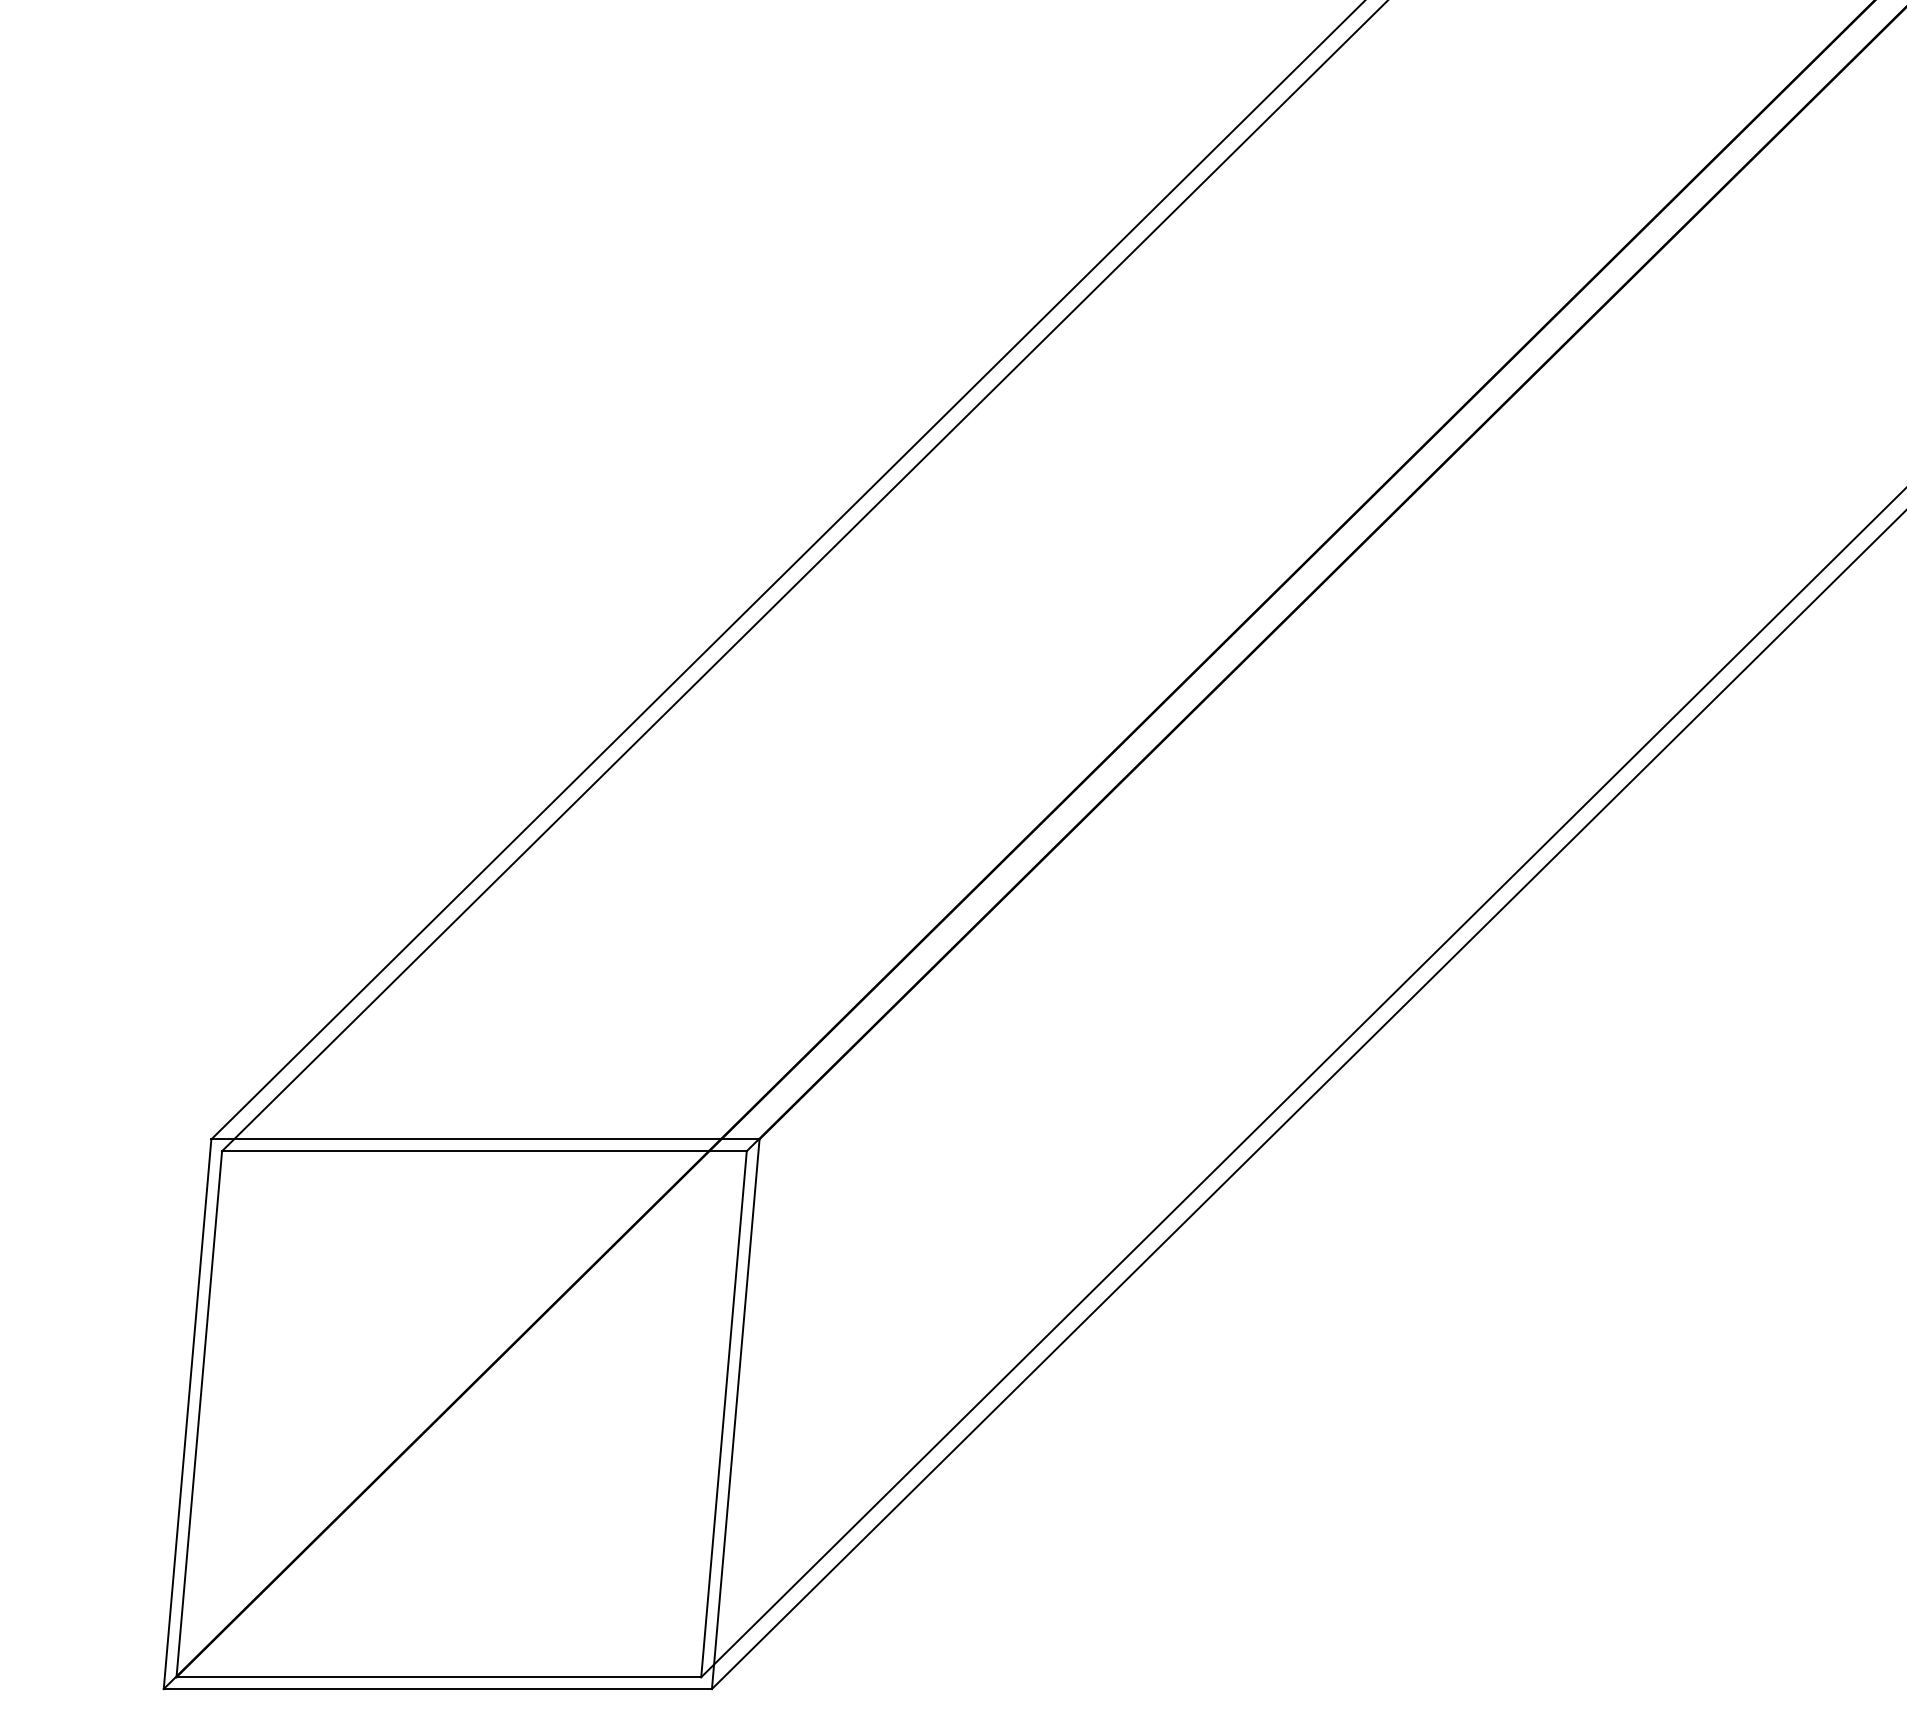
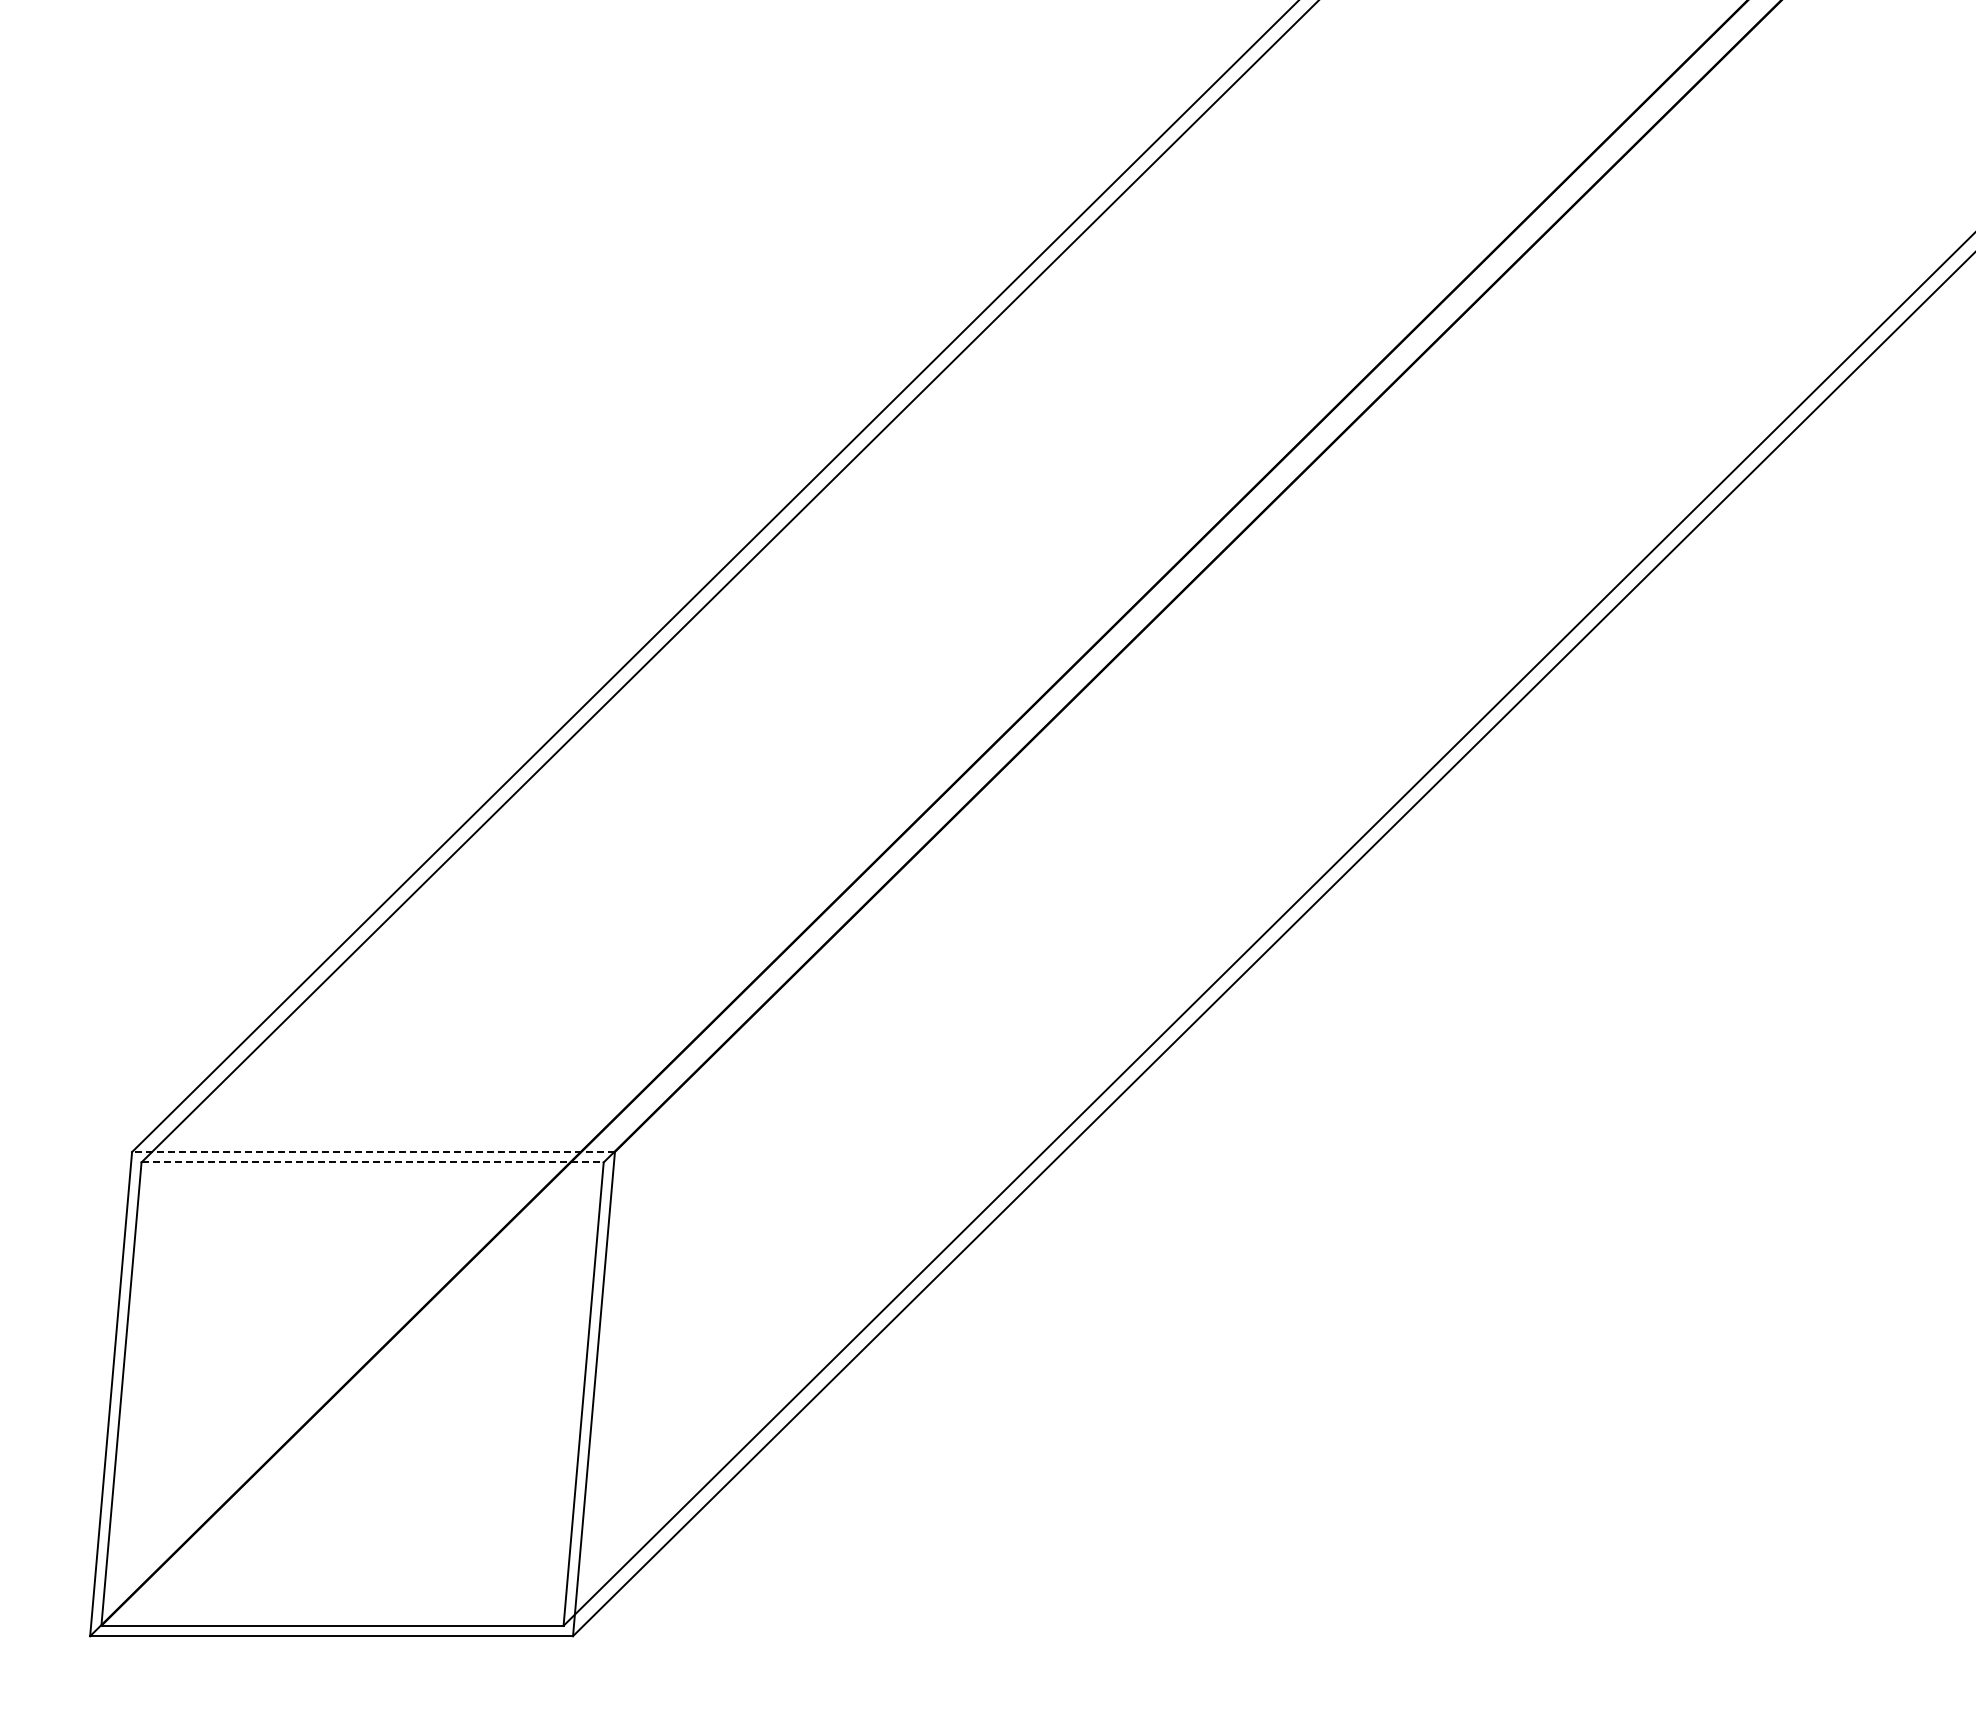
line: (485, 1139) -> (373, 1152), solid -> dashed
line: (485, 1151) -> (373, 1162), solid -> dashed

